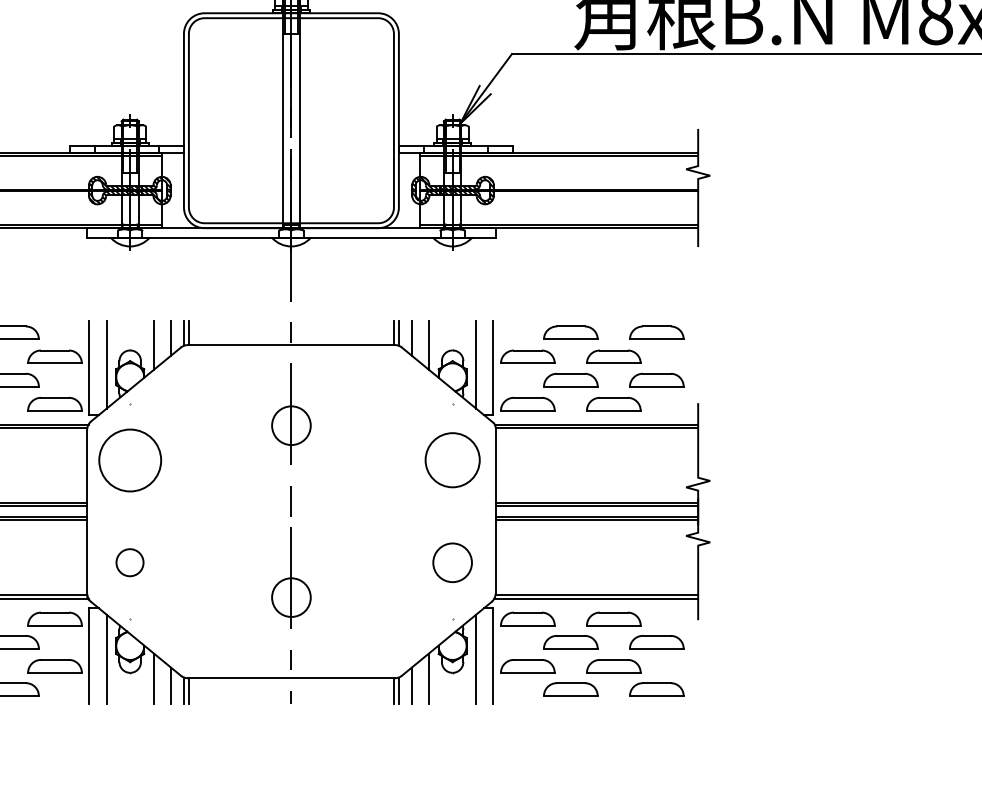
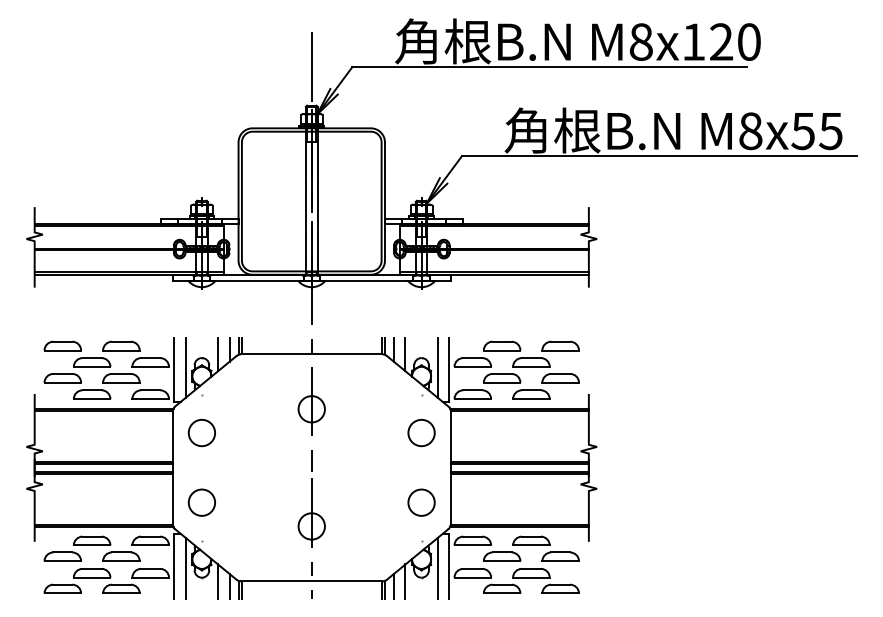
circle: (129, 459) -> (201, 432), size x0.62
circle: (452, 461) -> (421, 433), size x0.71
circle: (129, 562) -> (201, 502), size x1.43

